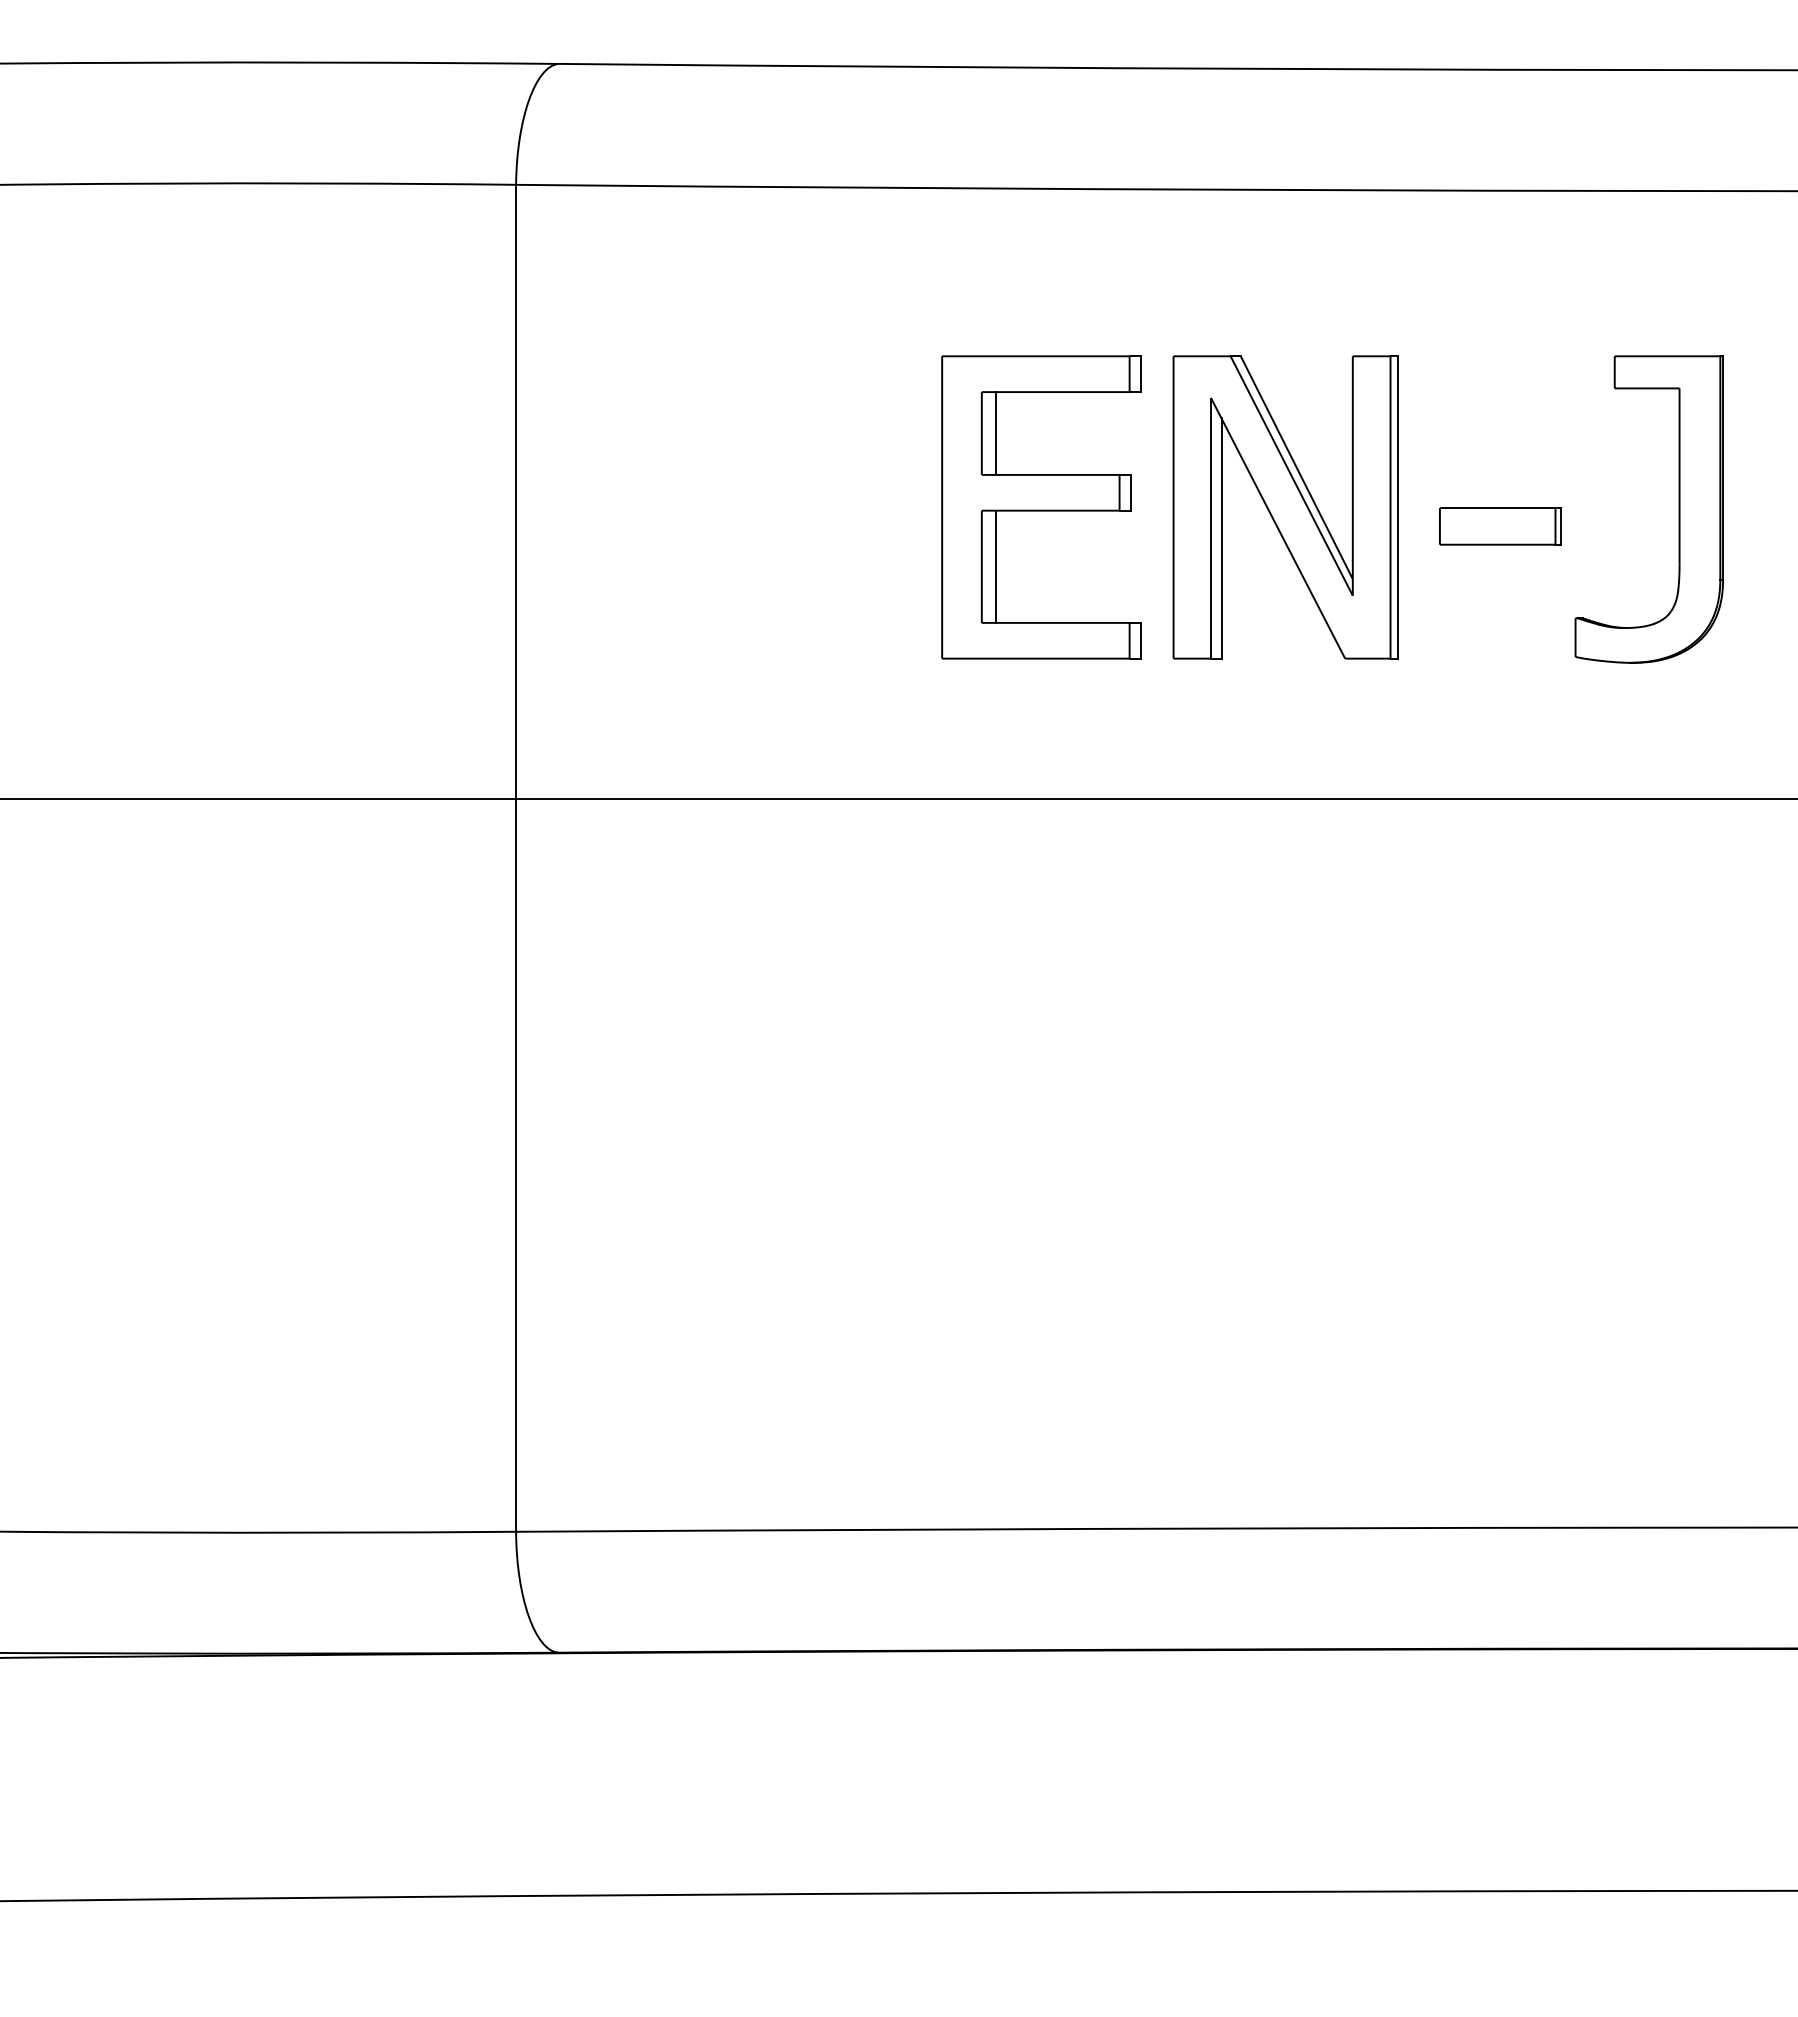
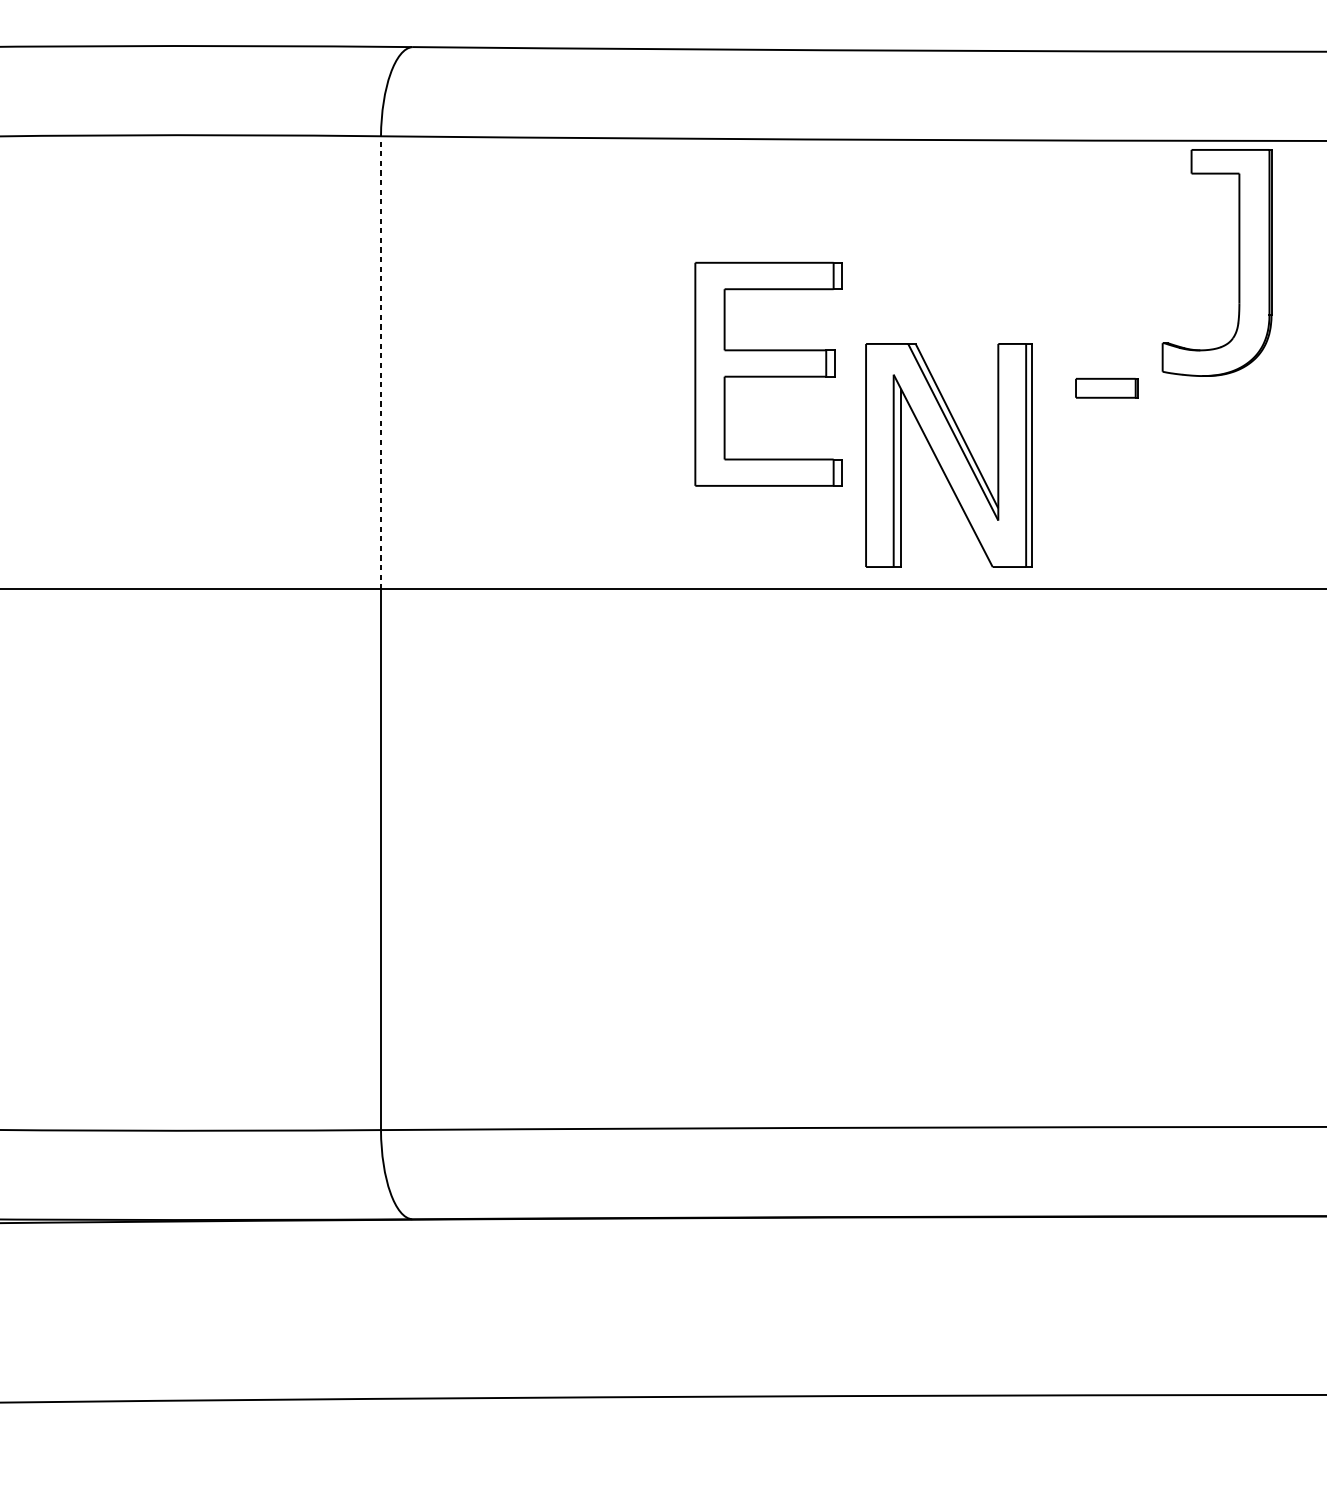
line: (995, 433) -> (734, 319), removed
line: (516, 491) -> (381, 362), solid -> dashed
part: (1285, 507) -> (948, 455), moved
part: (1678, 509) -> (1238, 262), moved
part: (1500, 526) -> (1107, 388), size x0.7
line: (995, 566) -> (734, 417), removed

